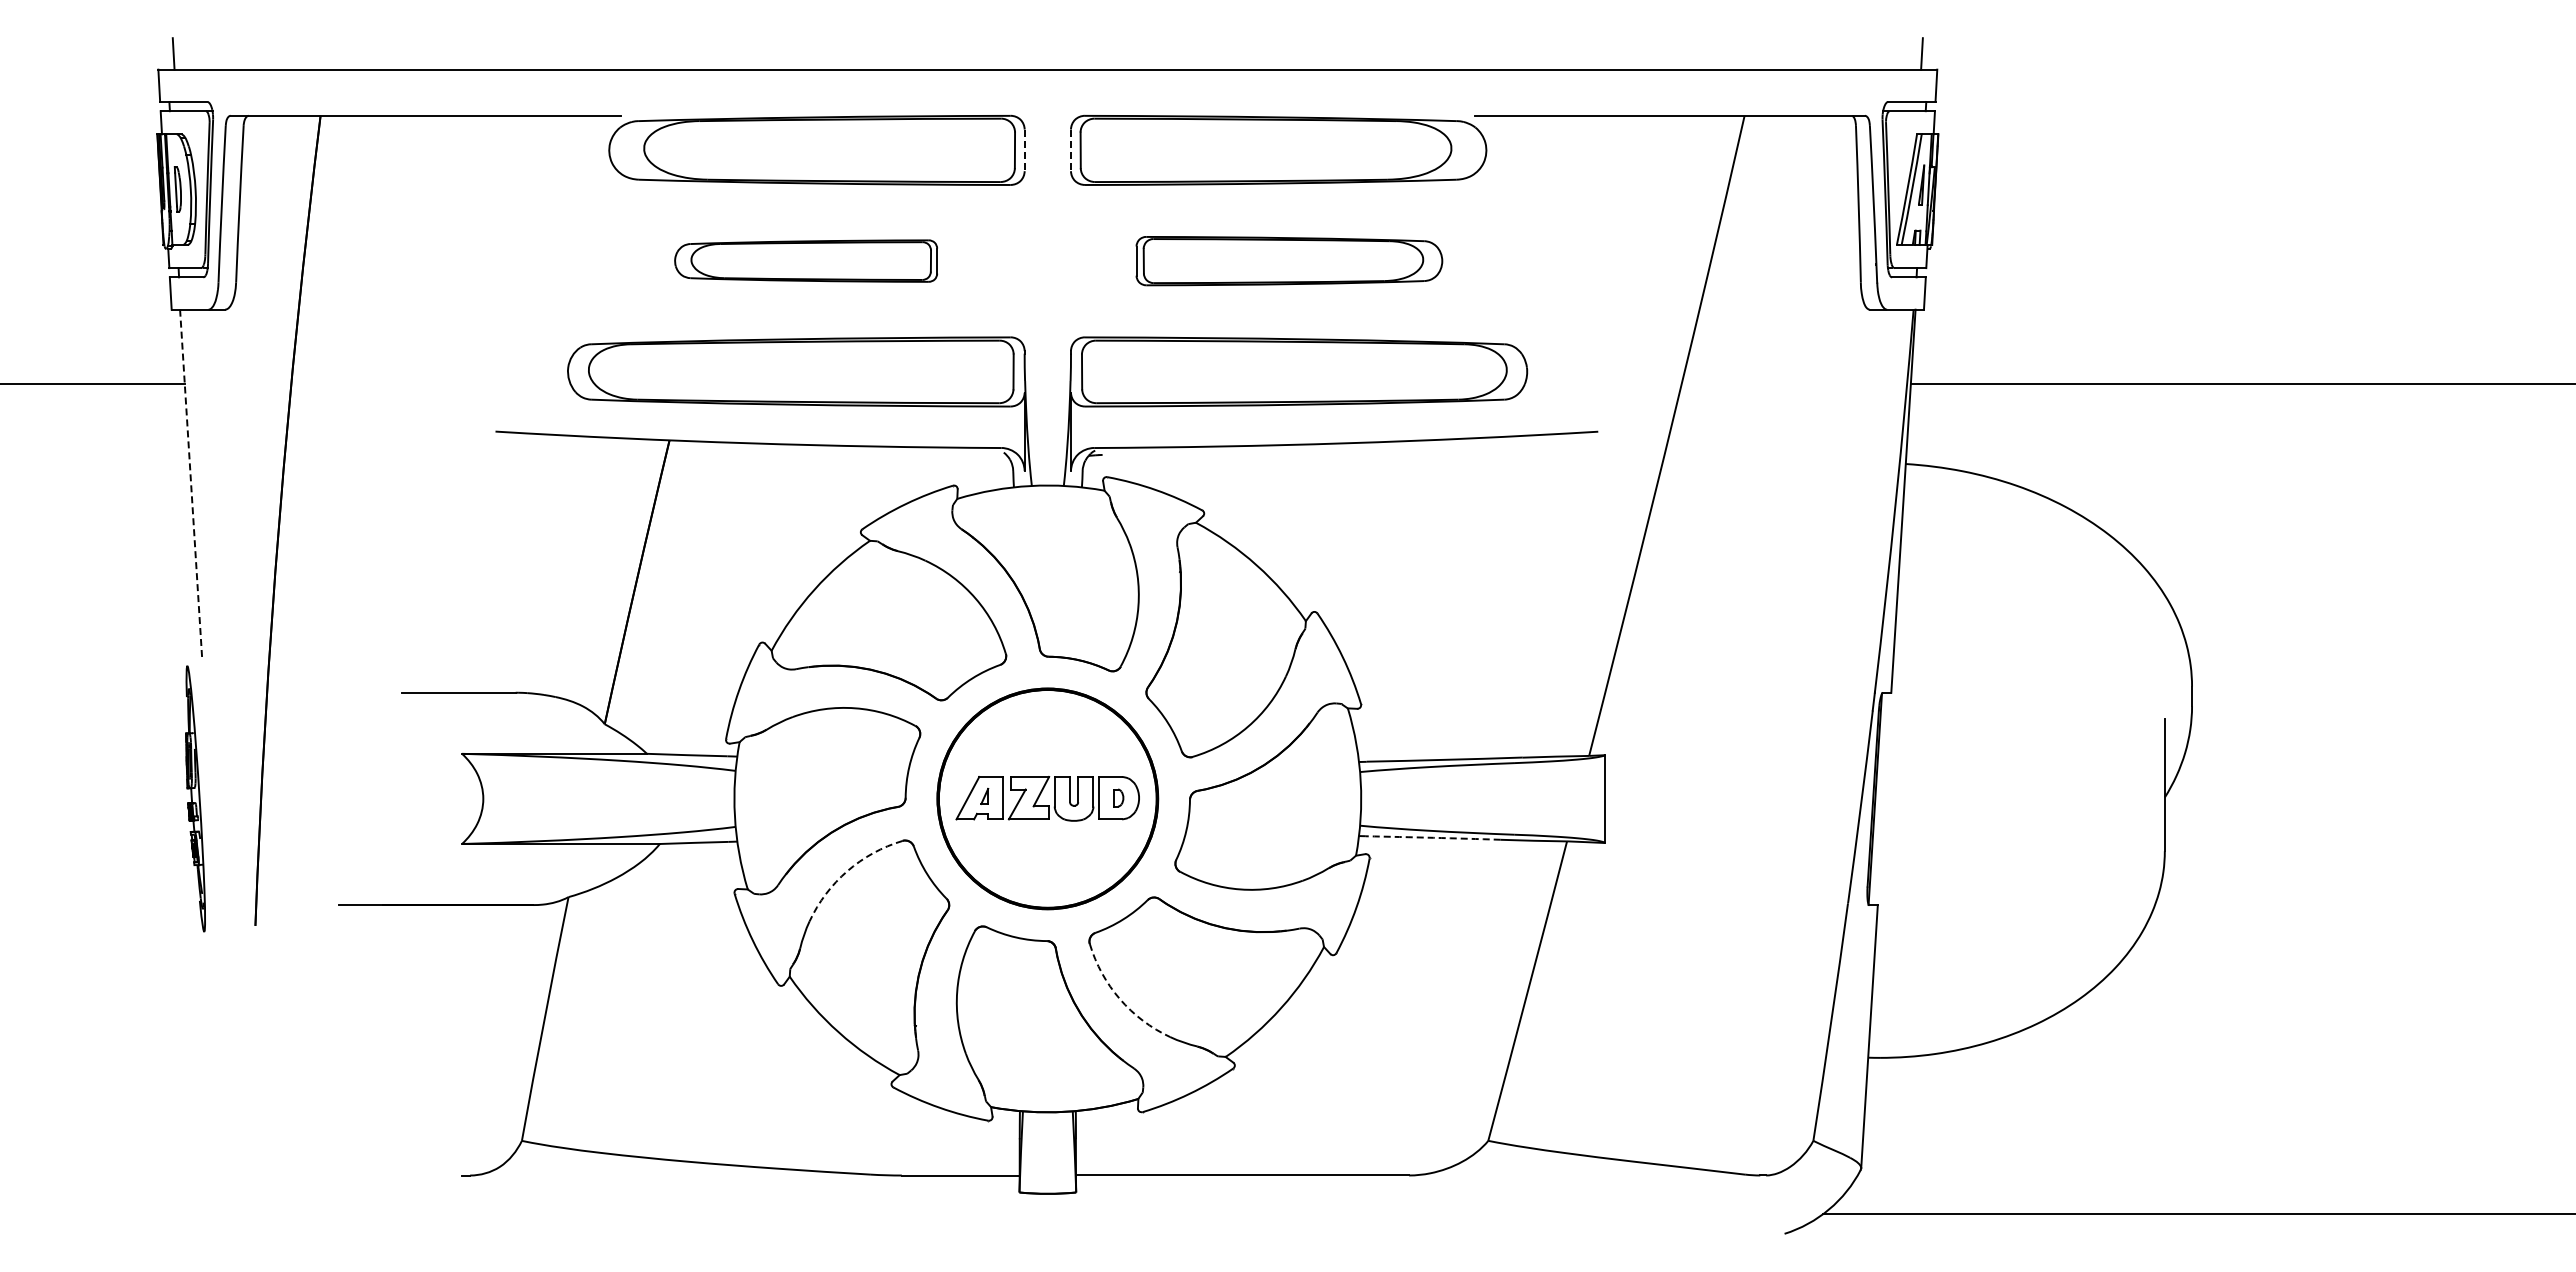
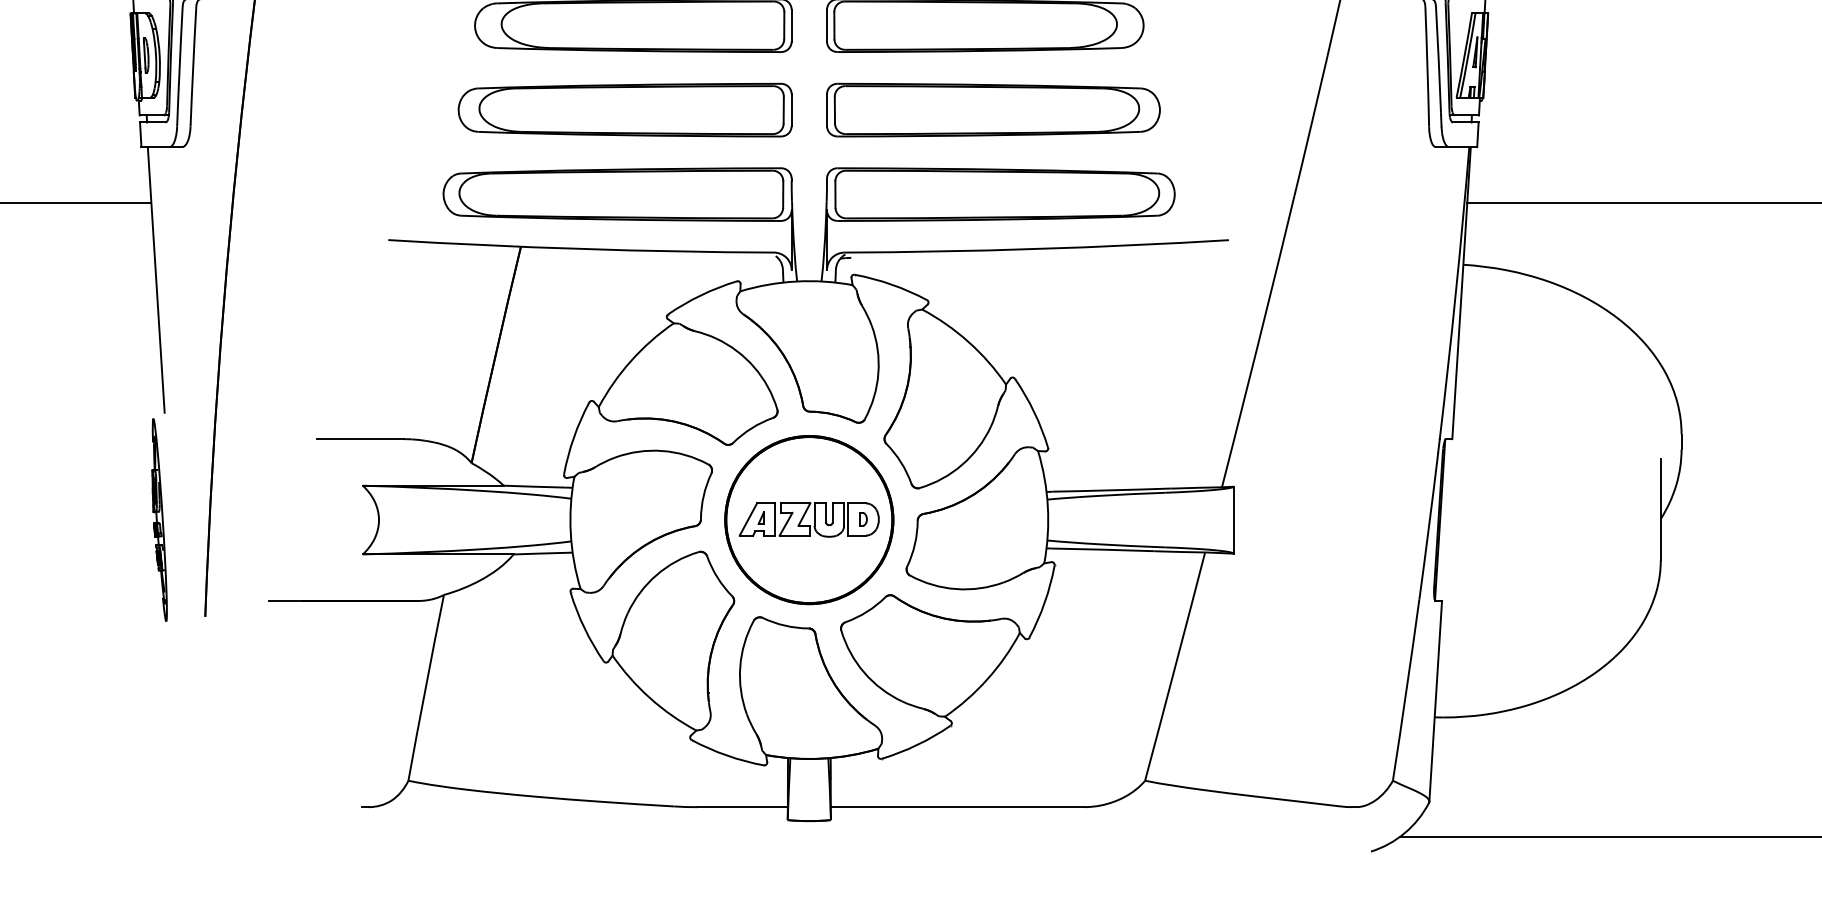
line: (1024, 150) -> (791, 25), dashed -> solid
line: (1071, 150) -> (827, 25), dashed -> solid
part: (805, 260) -> (624, 109), size x1.67
part: (1289, 260) -> (993, 109), size x1.43
line: (191, 483) -> (156, 279), dashed -> solid
arc: (1433, 837) -> (1103, 549), dashed -> solid
arc: (847, 871) -> (656, 575), dashed -> solid
arc: (1120, 999) -> (864, 672), dashed -> solid

